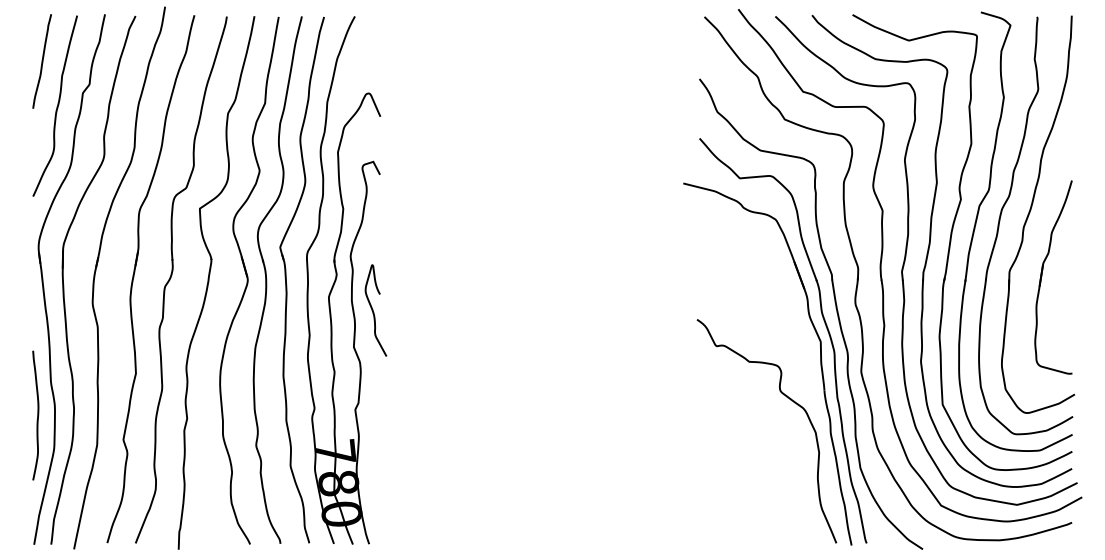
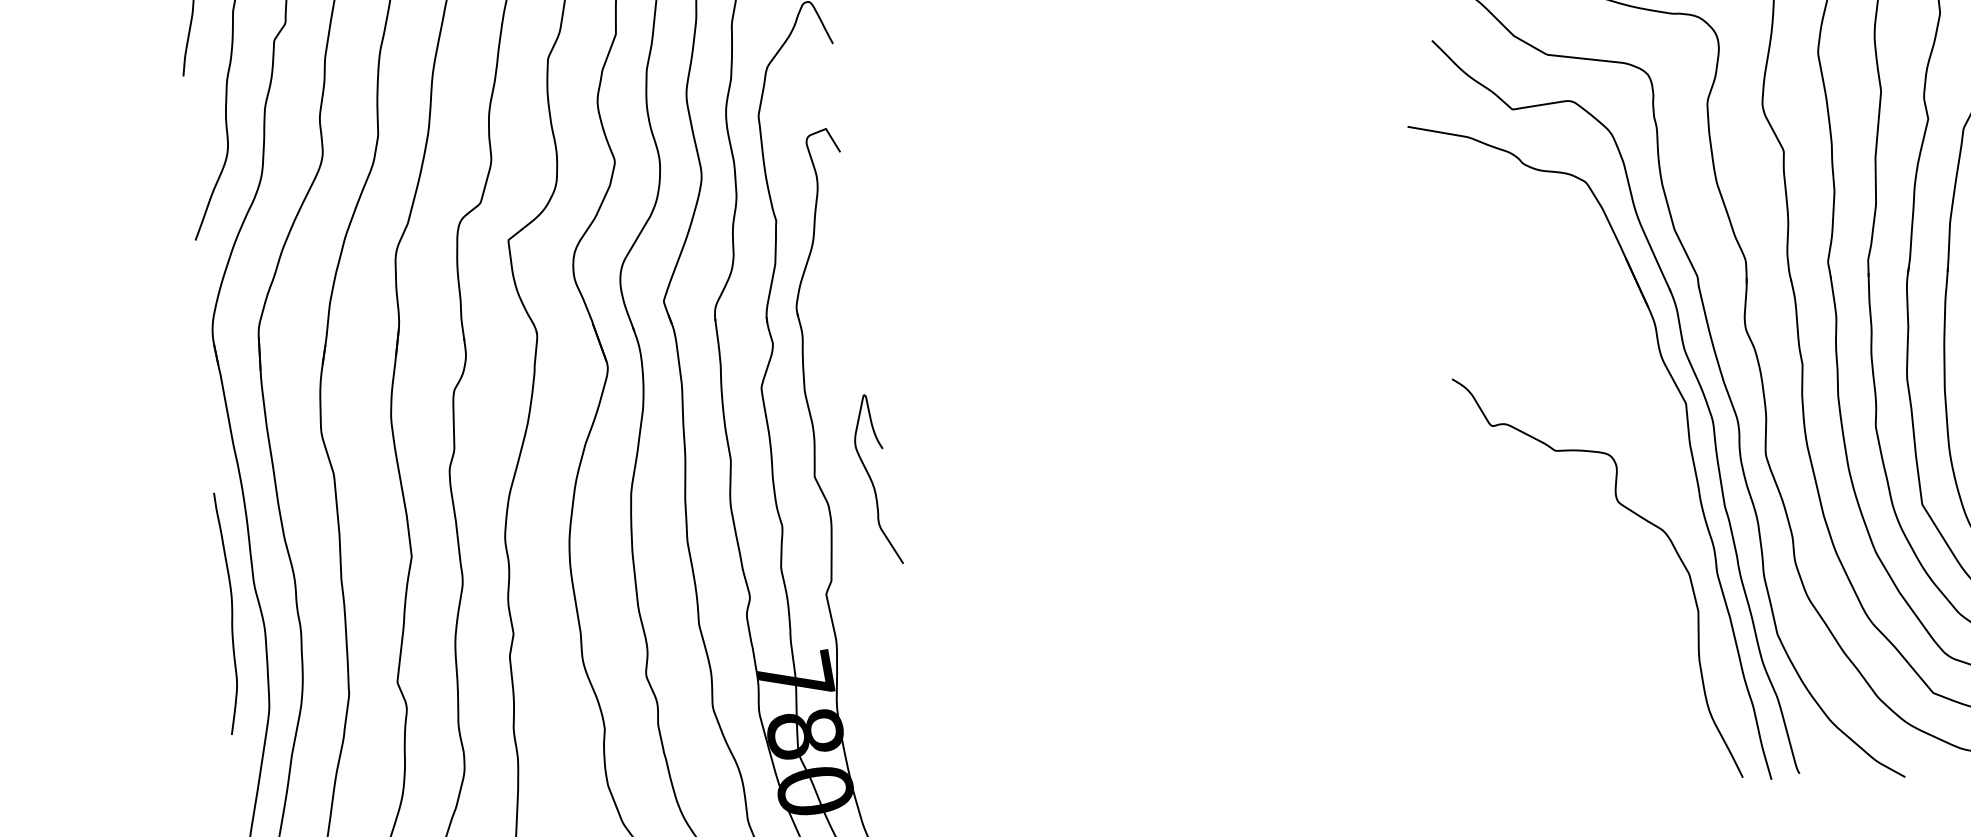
curve: (373, 310) -> (872, 479), moved
curve: (37, 415) -> (231, 613), moved

